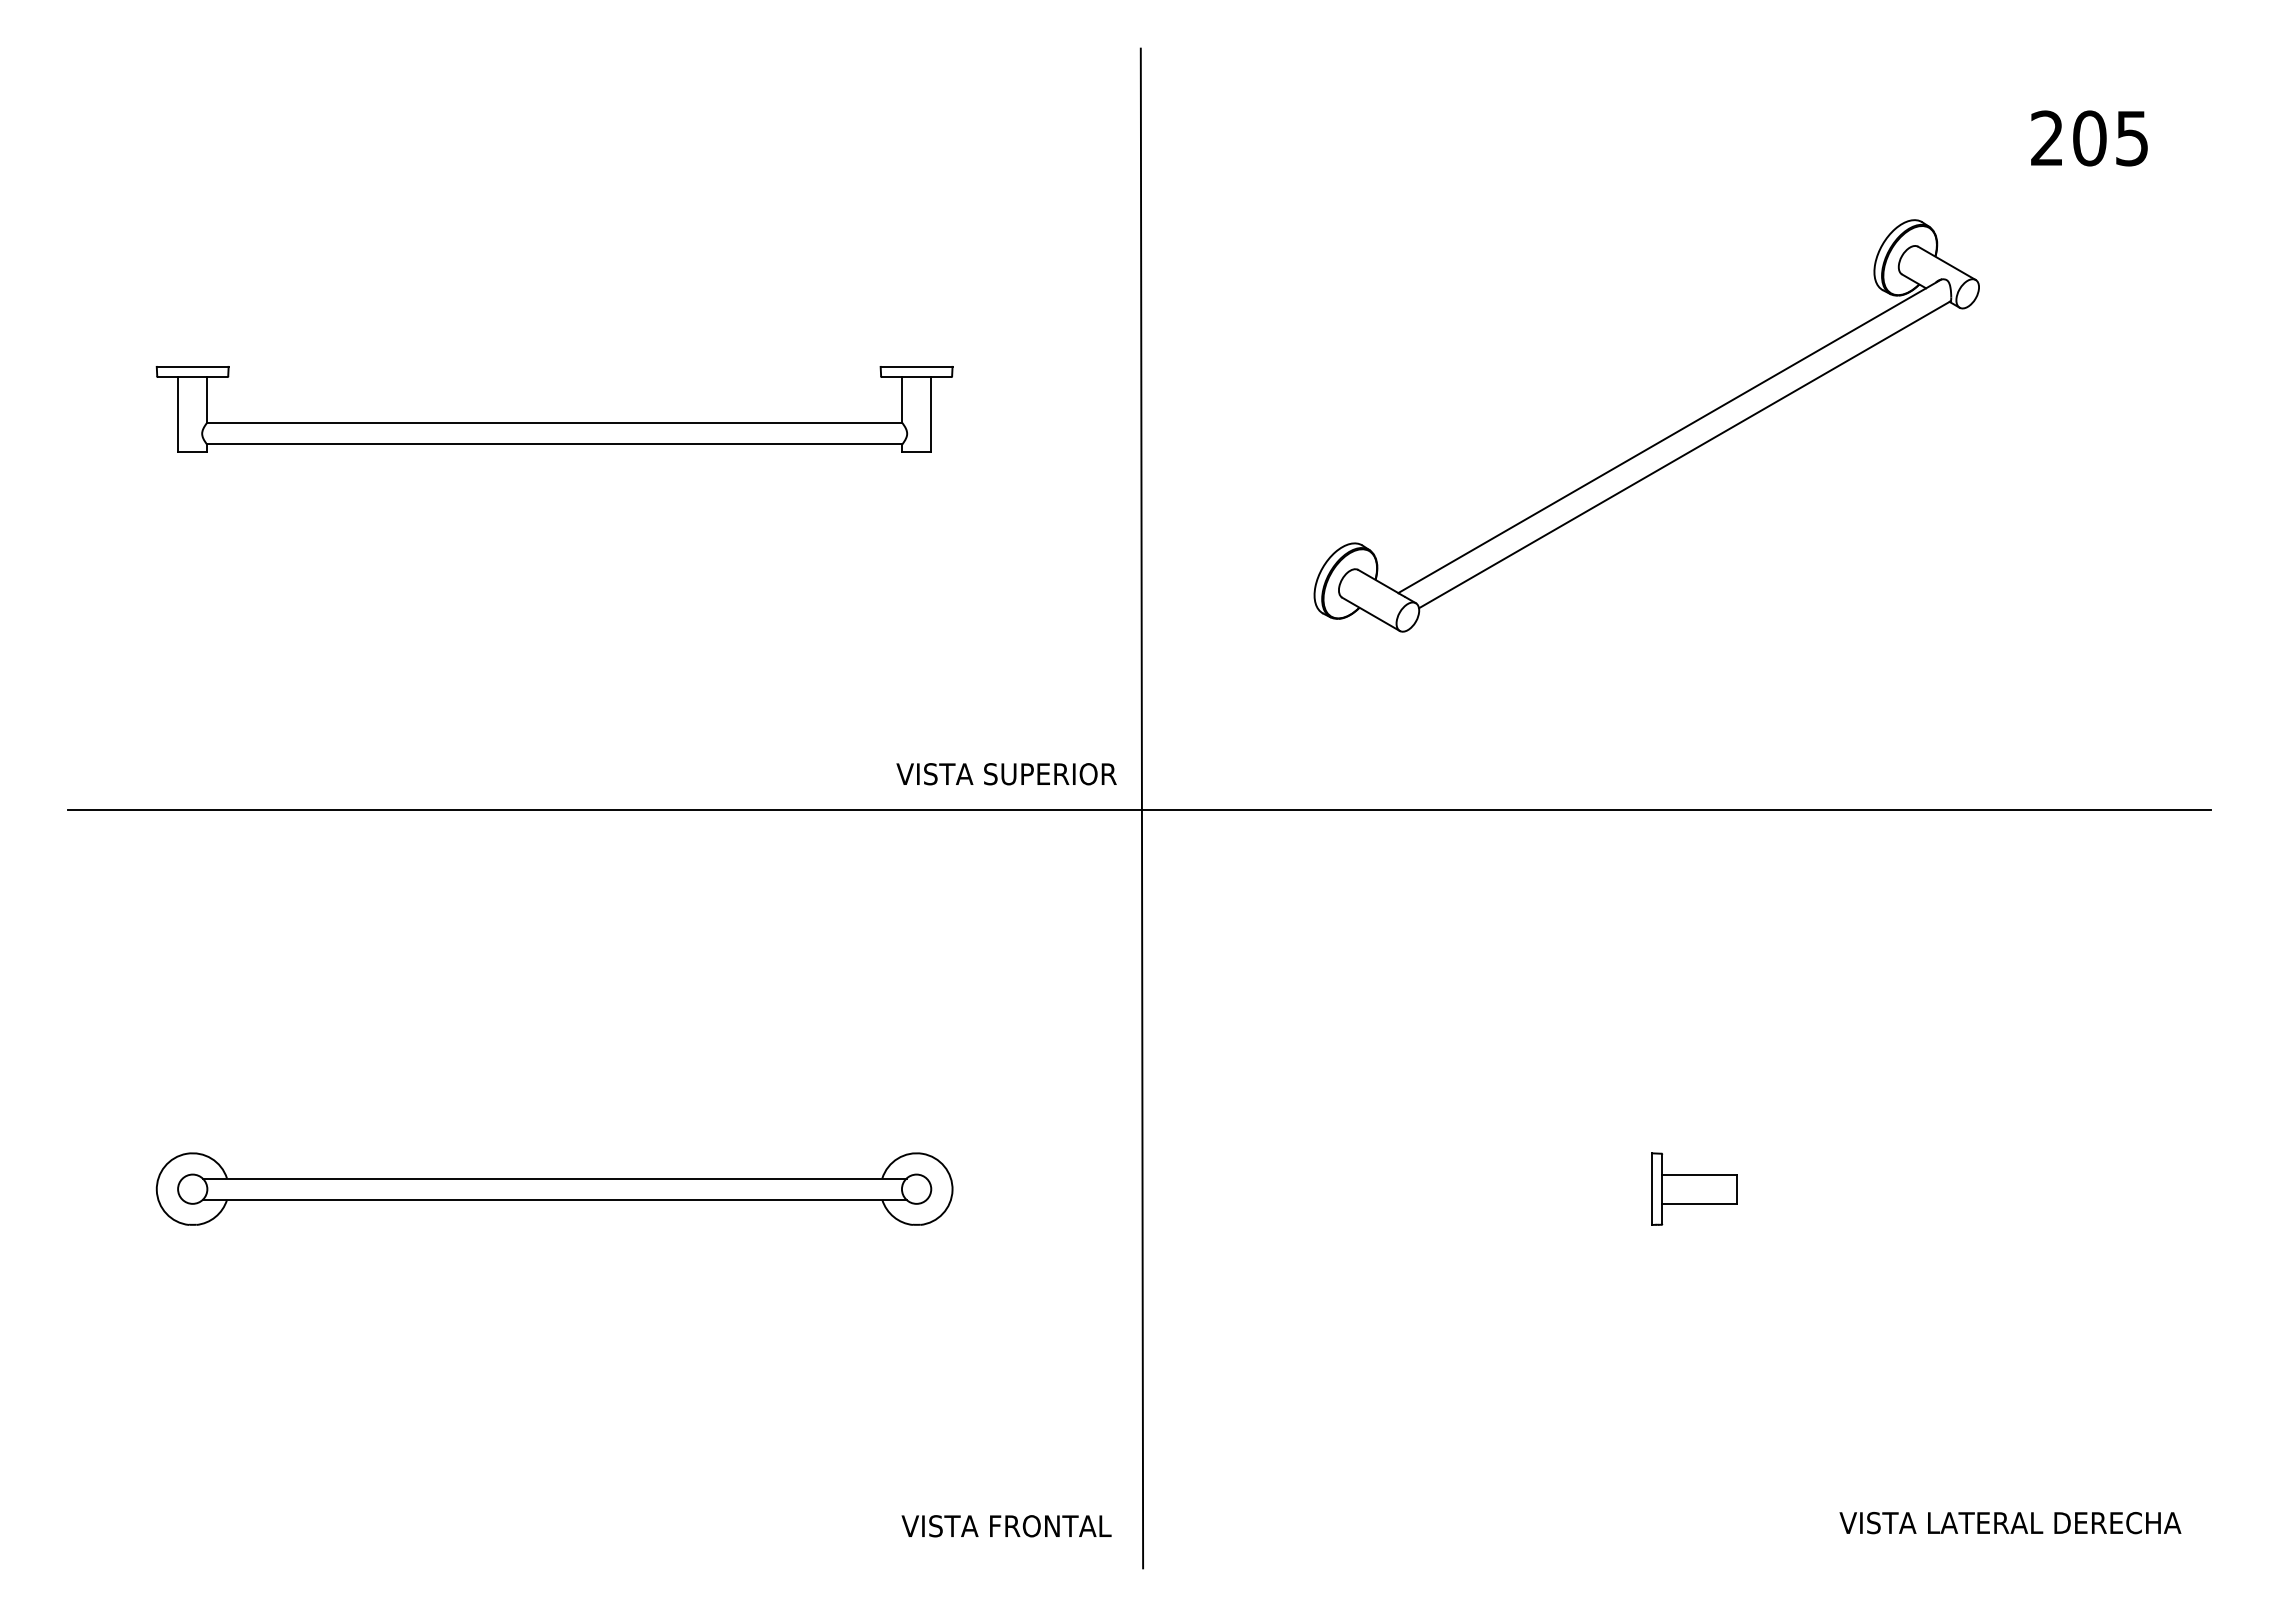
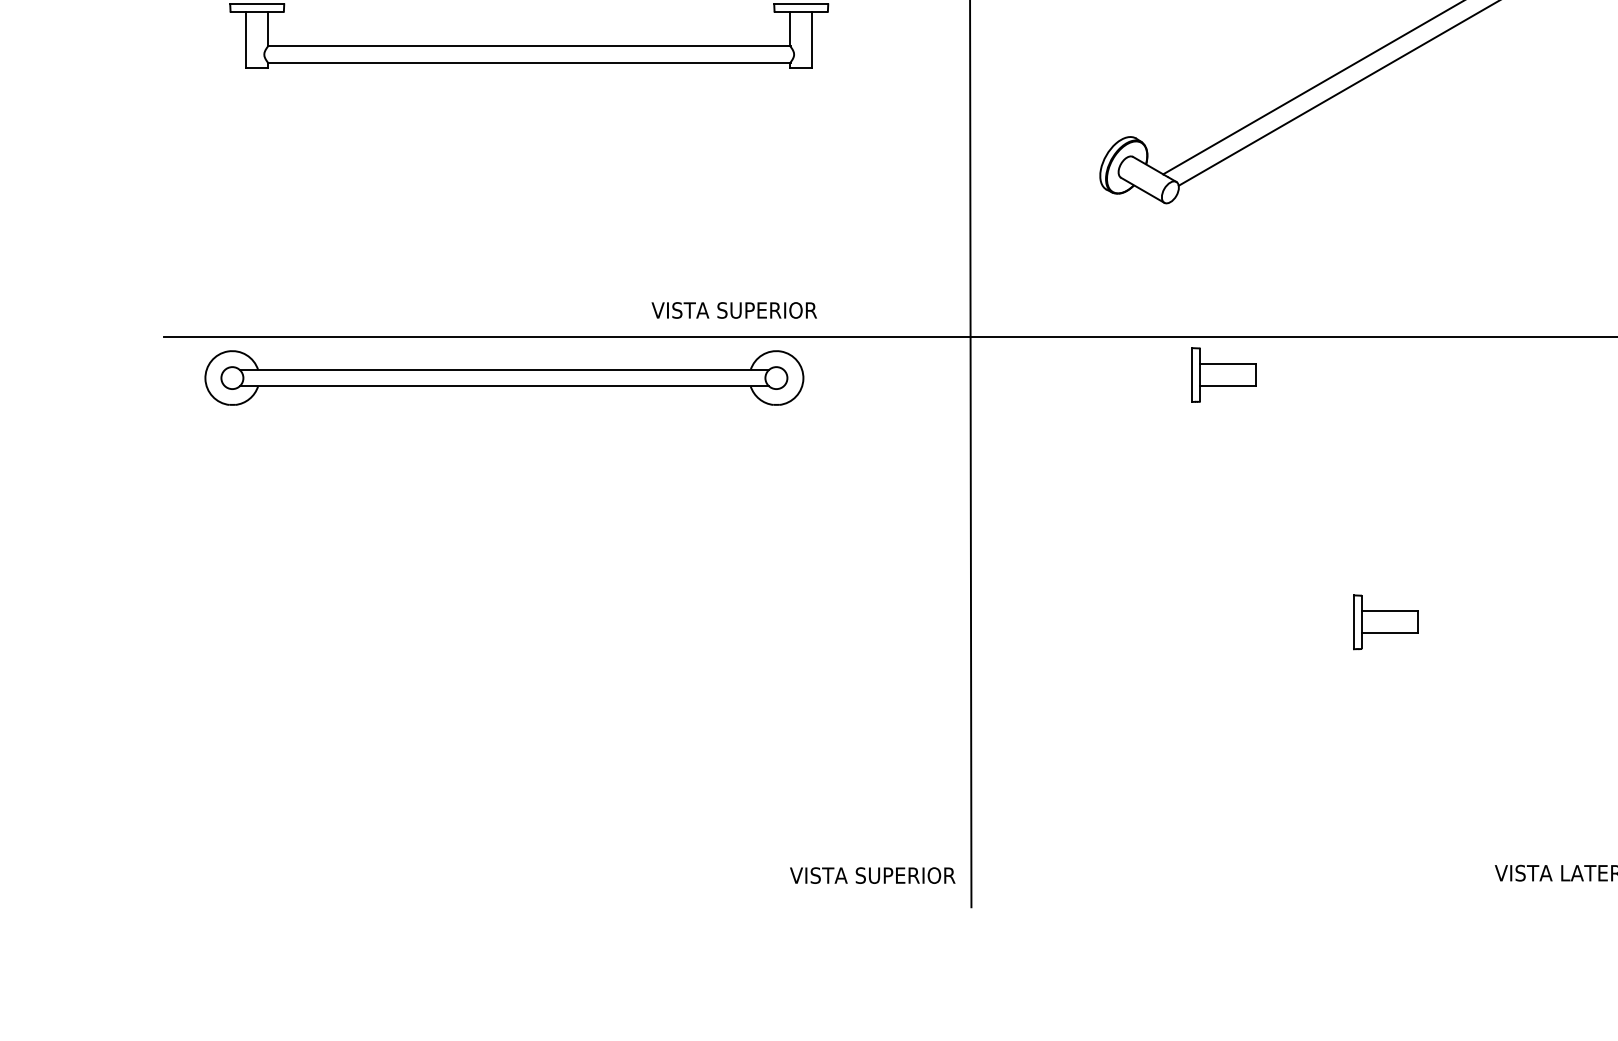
text: (1006, 774) -> (734, 310), moved
part: (1479, 859) -> (1224, 374), added
part: (554, 1188) -> (504, 377), moved
text: (1055, 1526) -> (905, 875), VISTA FRONTAL -> VISTA SUPERIOR

